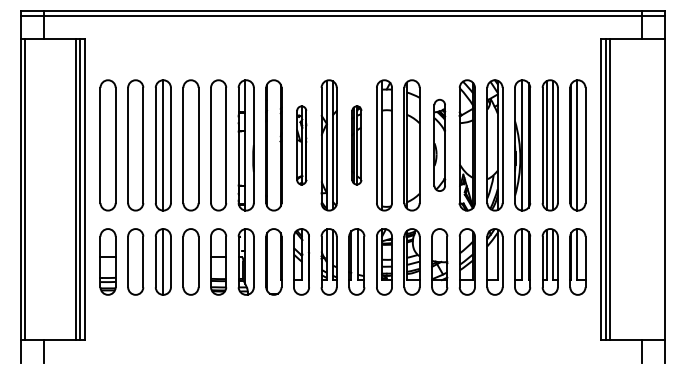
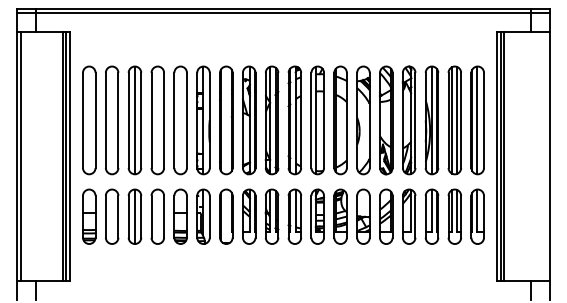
part: (301, 145) -> (249, 120), size x1.67
part: (356, 145) -> (294, 120), size x1.67
part: (439, 145) -> (363, 120), size x1.43

